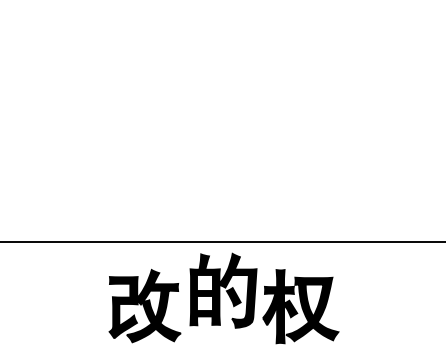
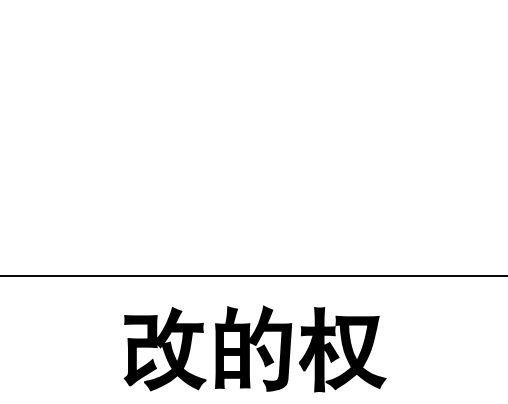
part: (223, 290) -> (253, 348), moved

